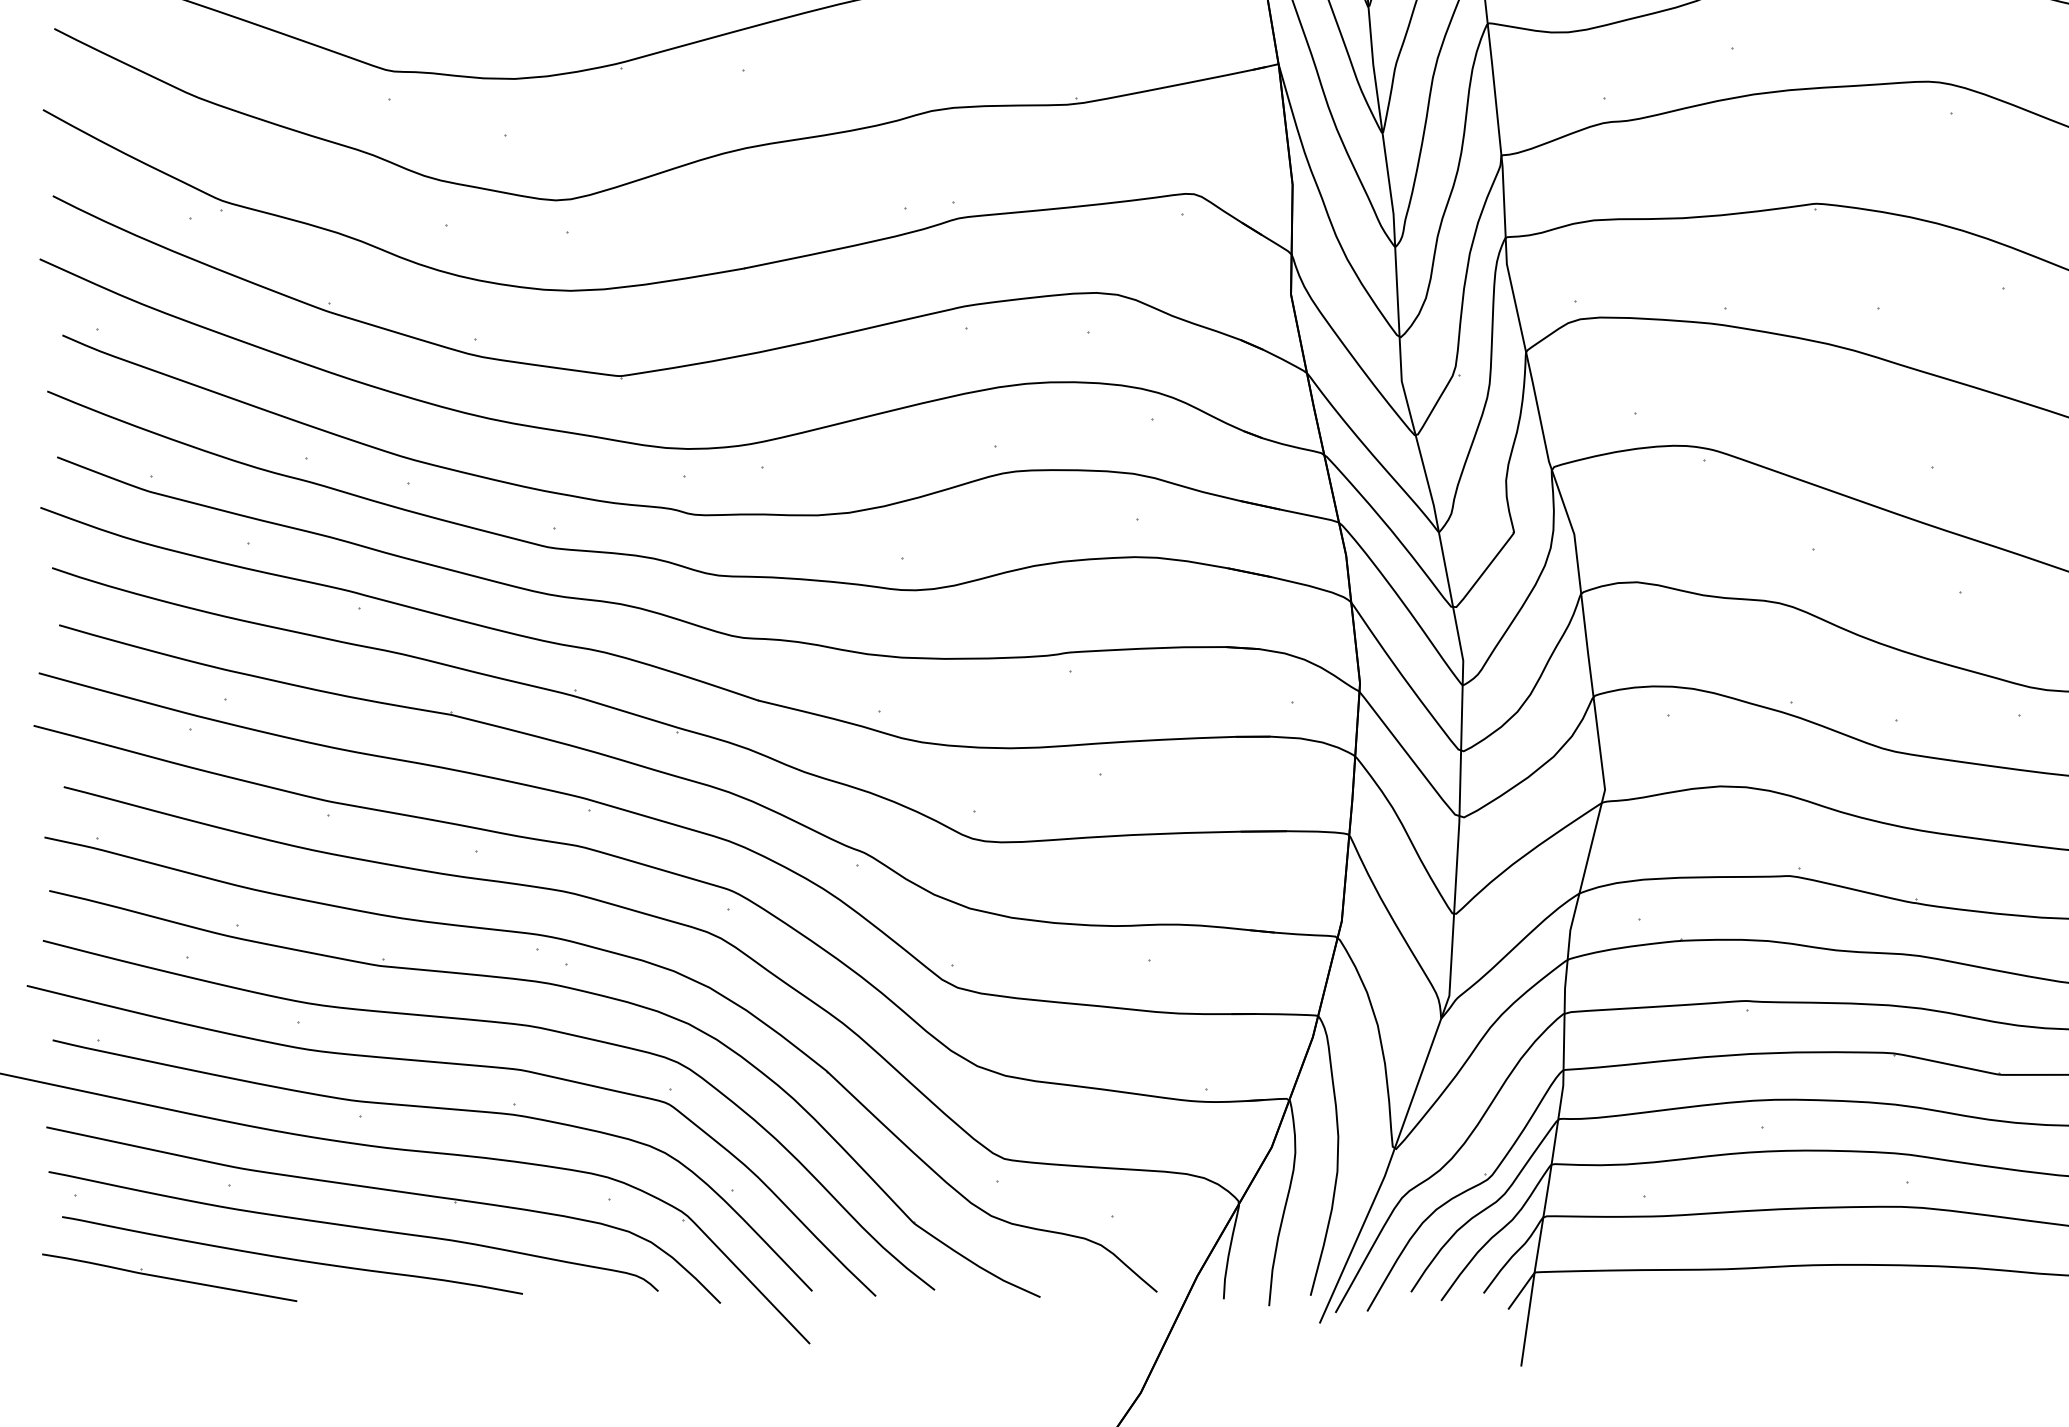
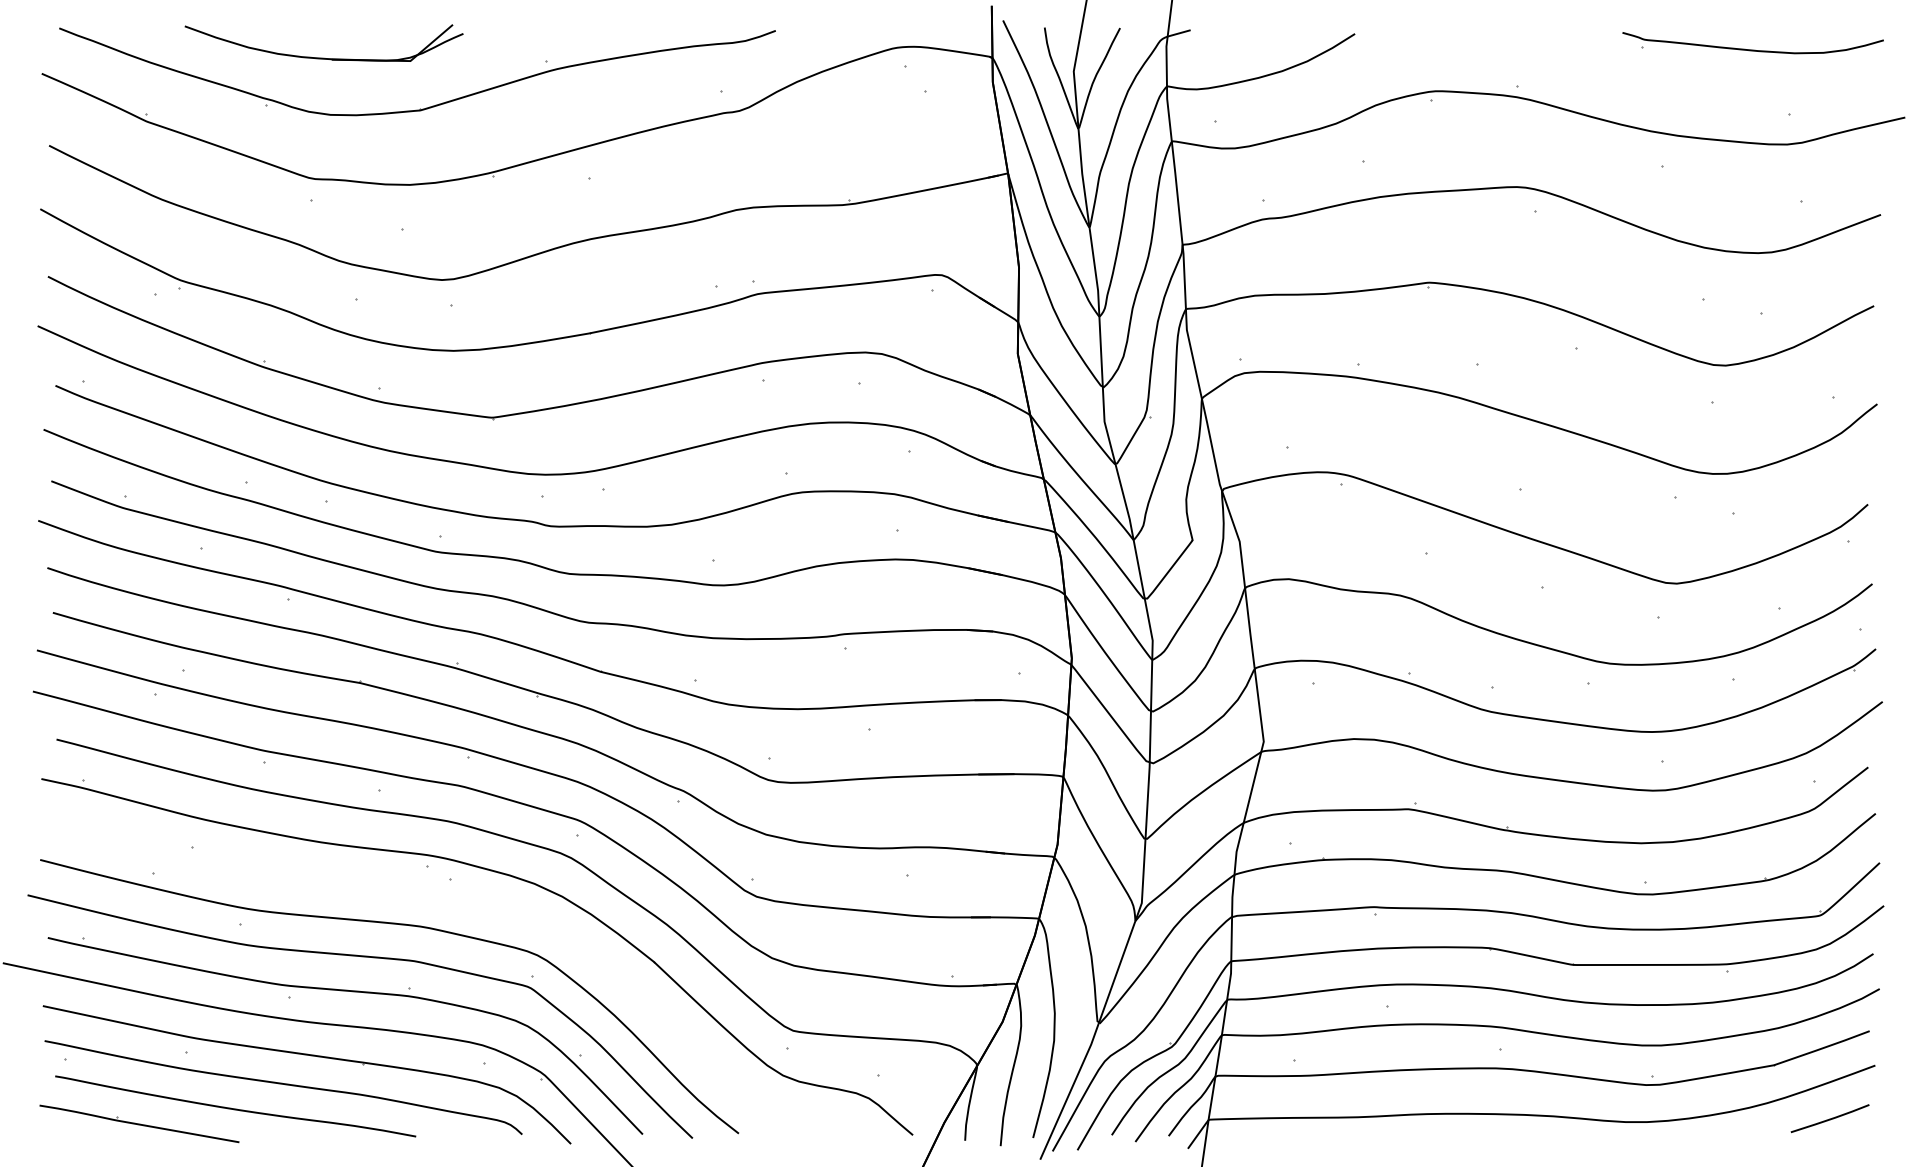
part: (565, 988) -> (449, 897), removed

